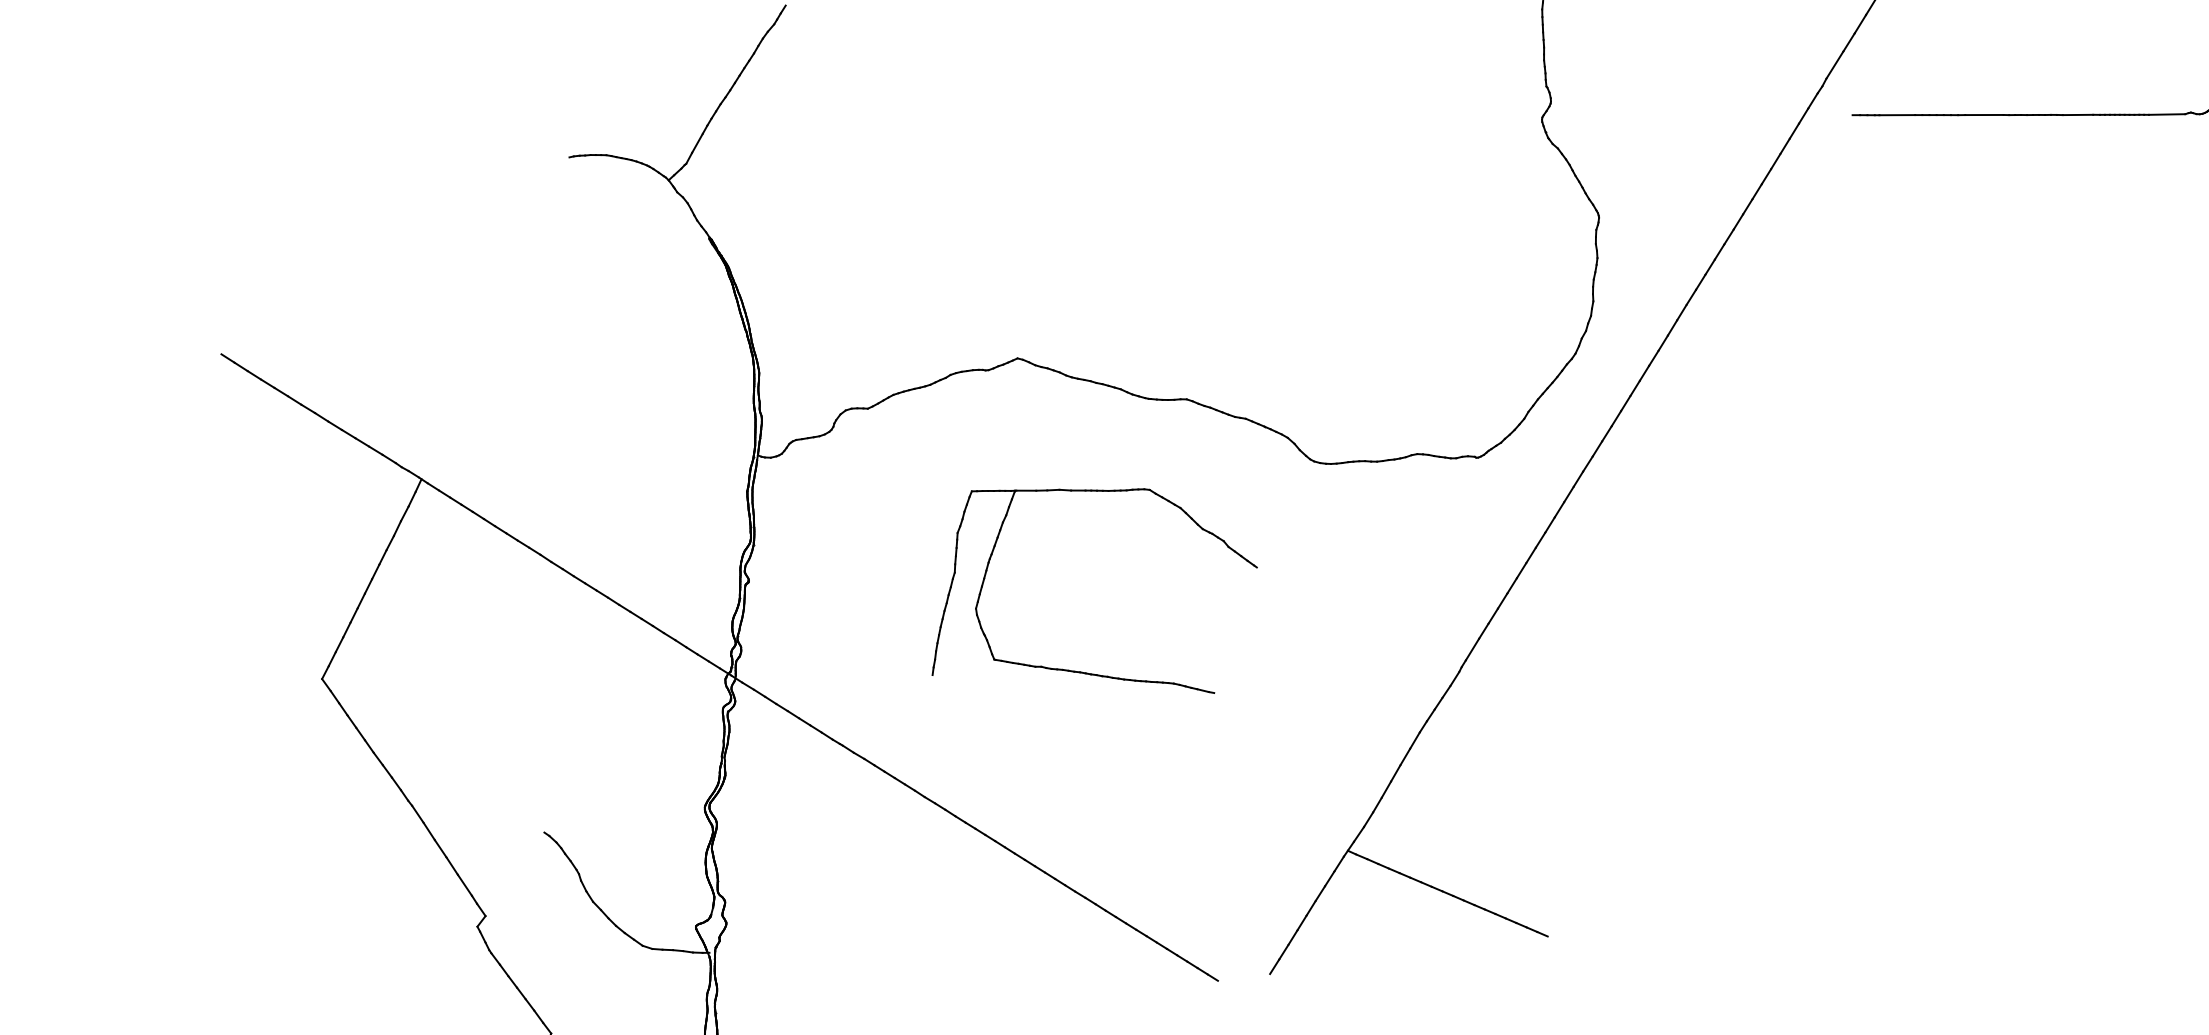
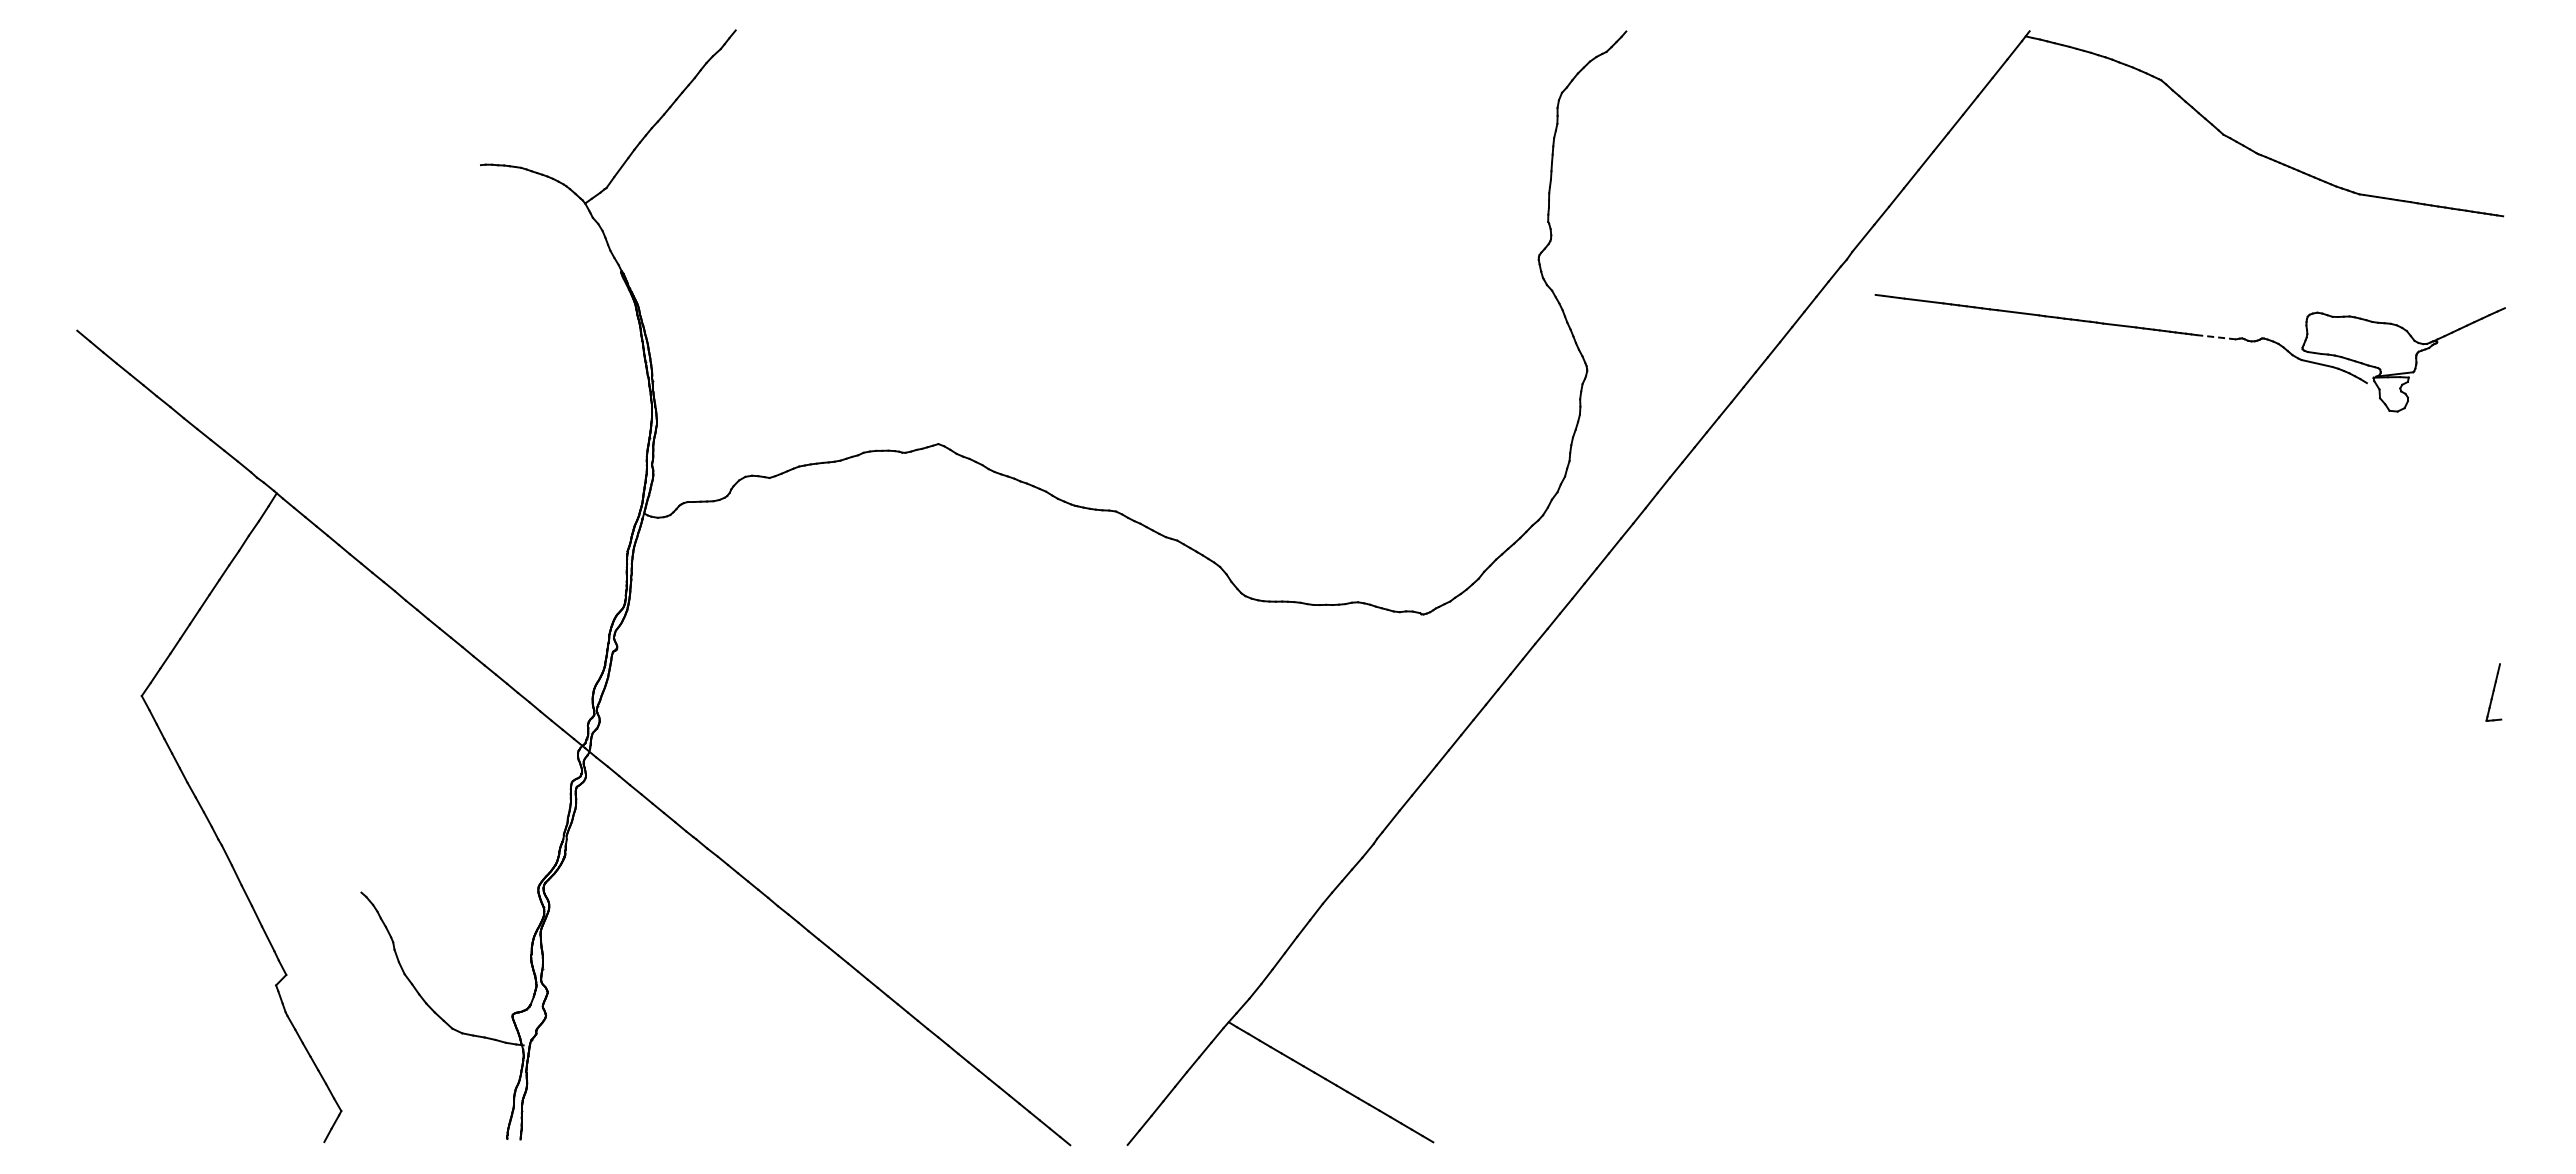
line: (2167, 114) -> (2216, 337), solid -> dashed
part: (1081, 671) -> (964, 791), removed

